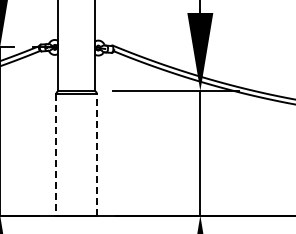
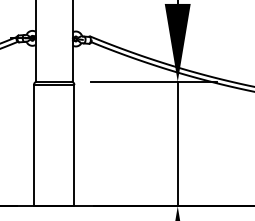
line: (56, 154) -> (34, 145), dashed -> solid
line: (96, 154) -> (74, 145), dashed -> solid

